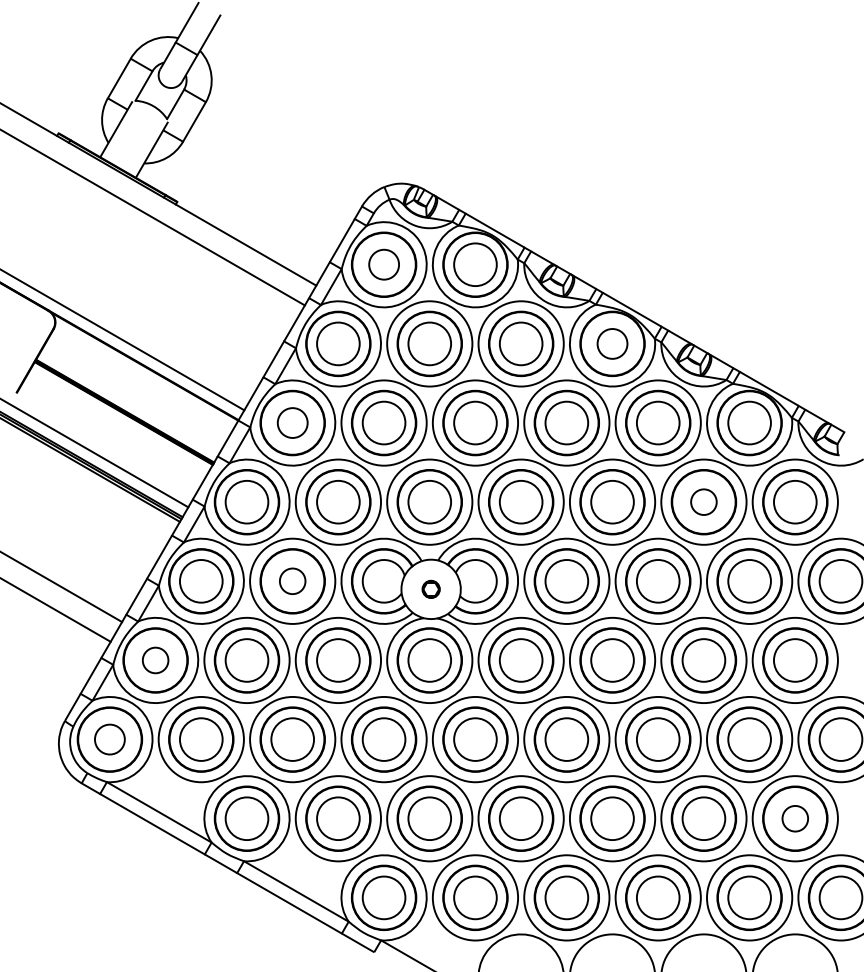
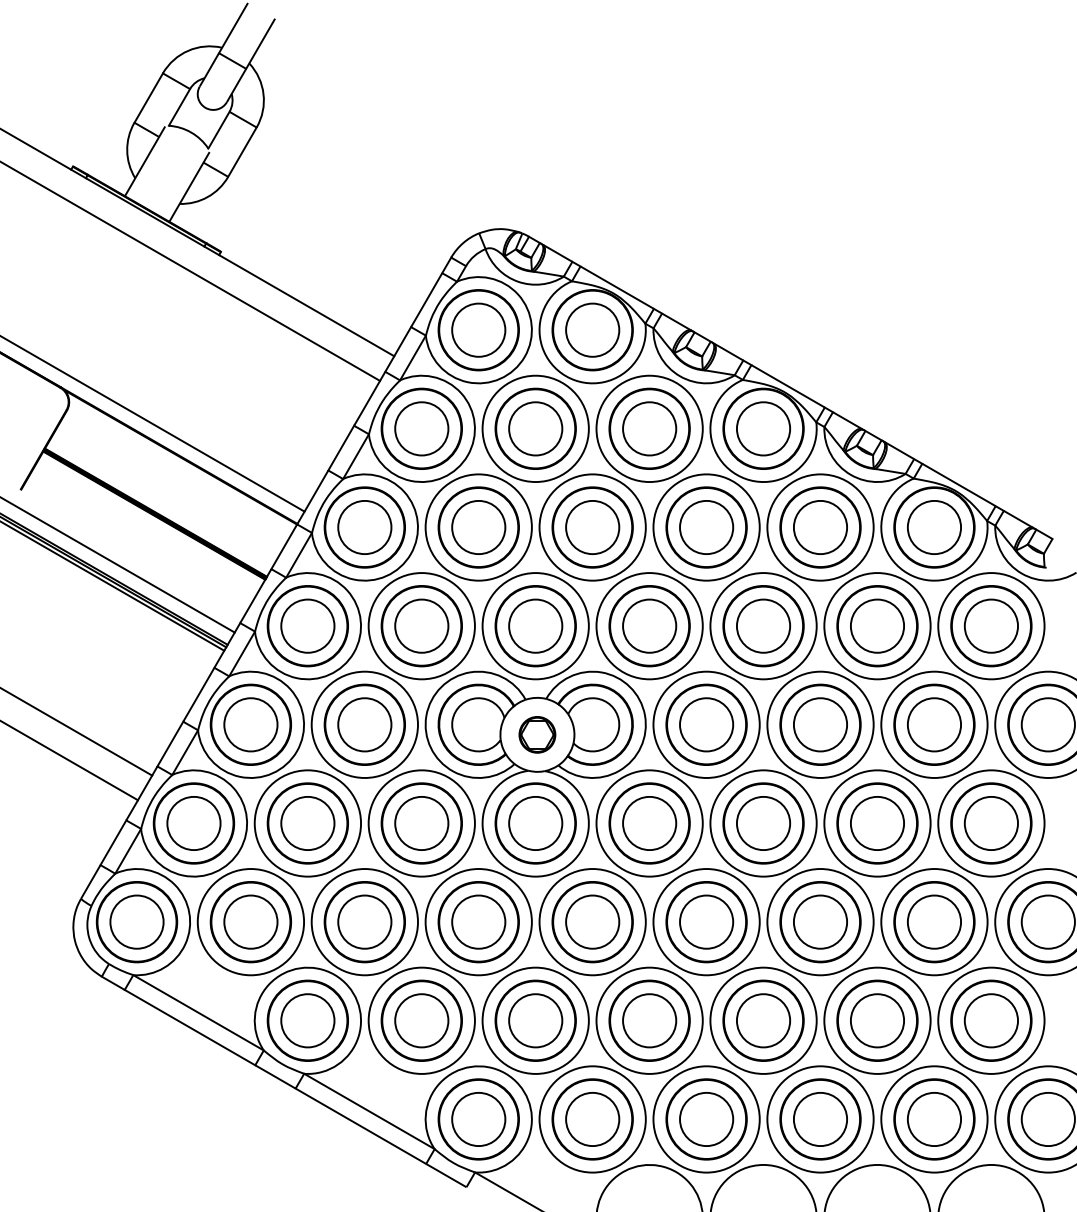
circle: (383, 264) -> (478, 329), size x1.43
circle: (612, 343) -> (763, 428), size x1.43
circle: (292, 423) -> (364, 527), size x1.43
circle: (703, 501) -> (877, 625), size x1.67
circle: (292, 581) -> (364, 724), size x1.67
part: (431, 589) -> (537, 734), size x1.67
circle: (155, 660) -> (193, 823), size x1.67
circle: (109, 739) -> (136, 921), size x1.43
circle: (795, 818) -> (991, 1020), size x1.67

